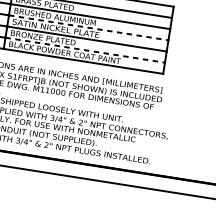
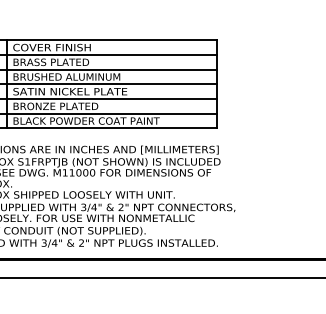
line: (89, 27) -> (112, 84), dashed -> solid
line: (85, 50) -> (112, 113), dashed -> solid

